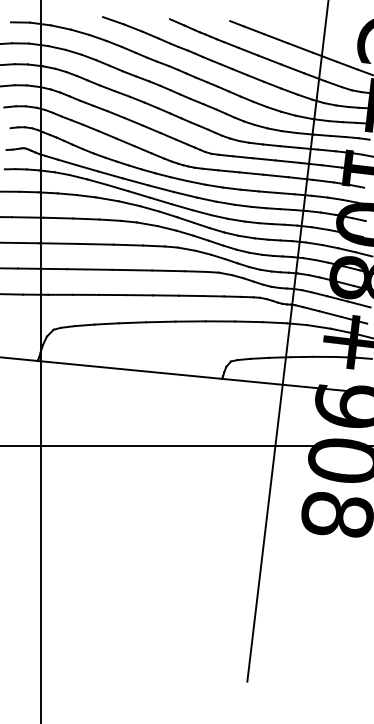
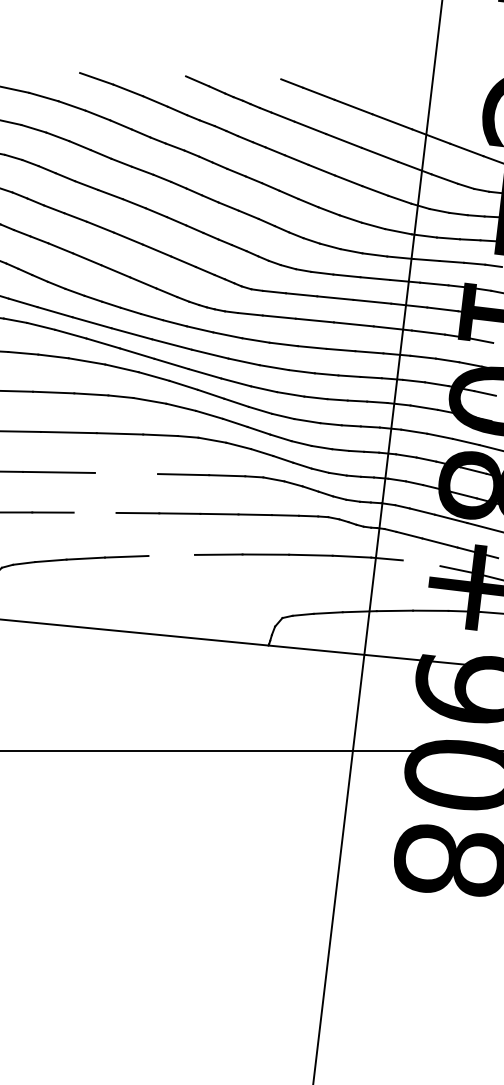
line: (132, 269) -> (126, 472), removed
line: (112, 294) -> (95, 511), removed
line: (160, 321) -> (170, 554), removed
line: (318, 326) -> (421, 562), removed

